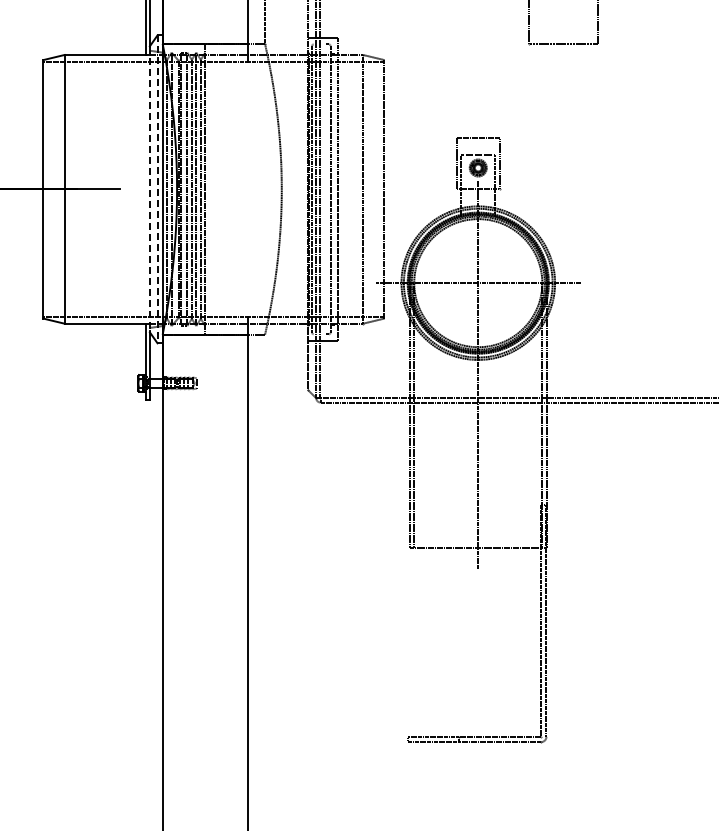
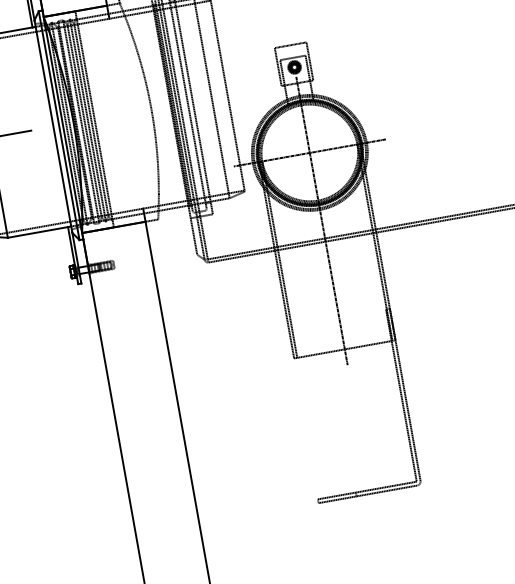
line: (149, 189) -> (53, 126), dashed -> solid
line: (157, 189) -> (59, 125), dashed -> solid

